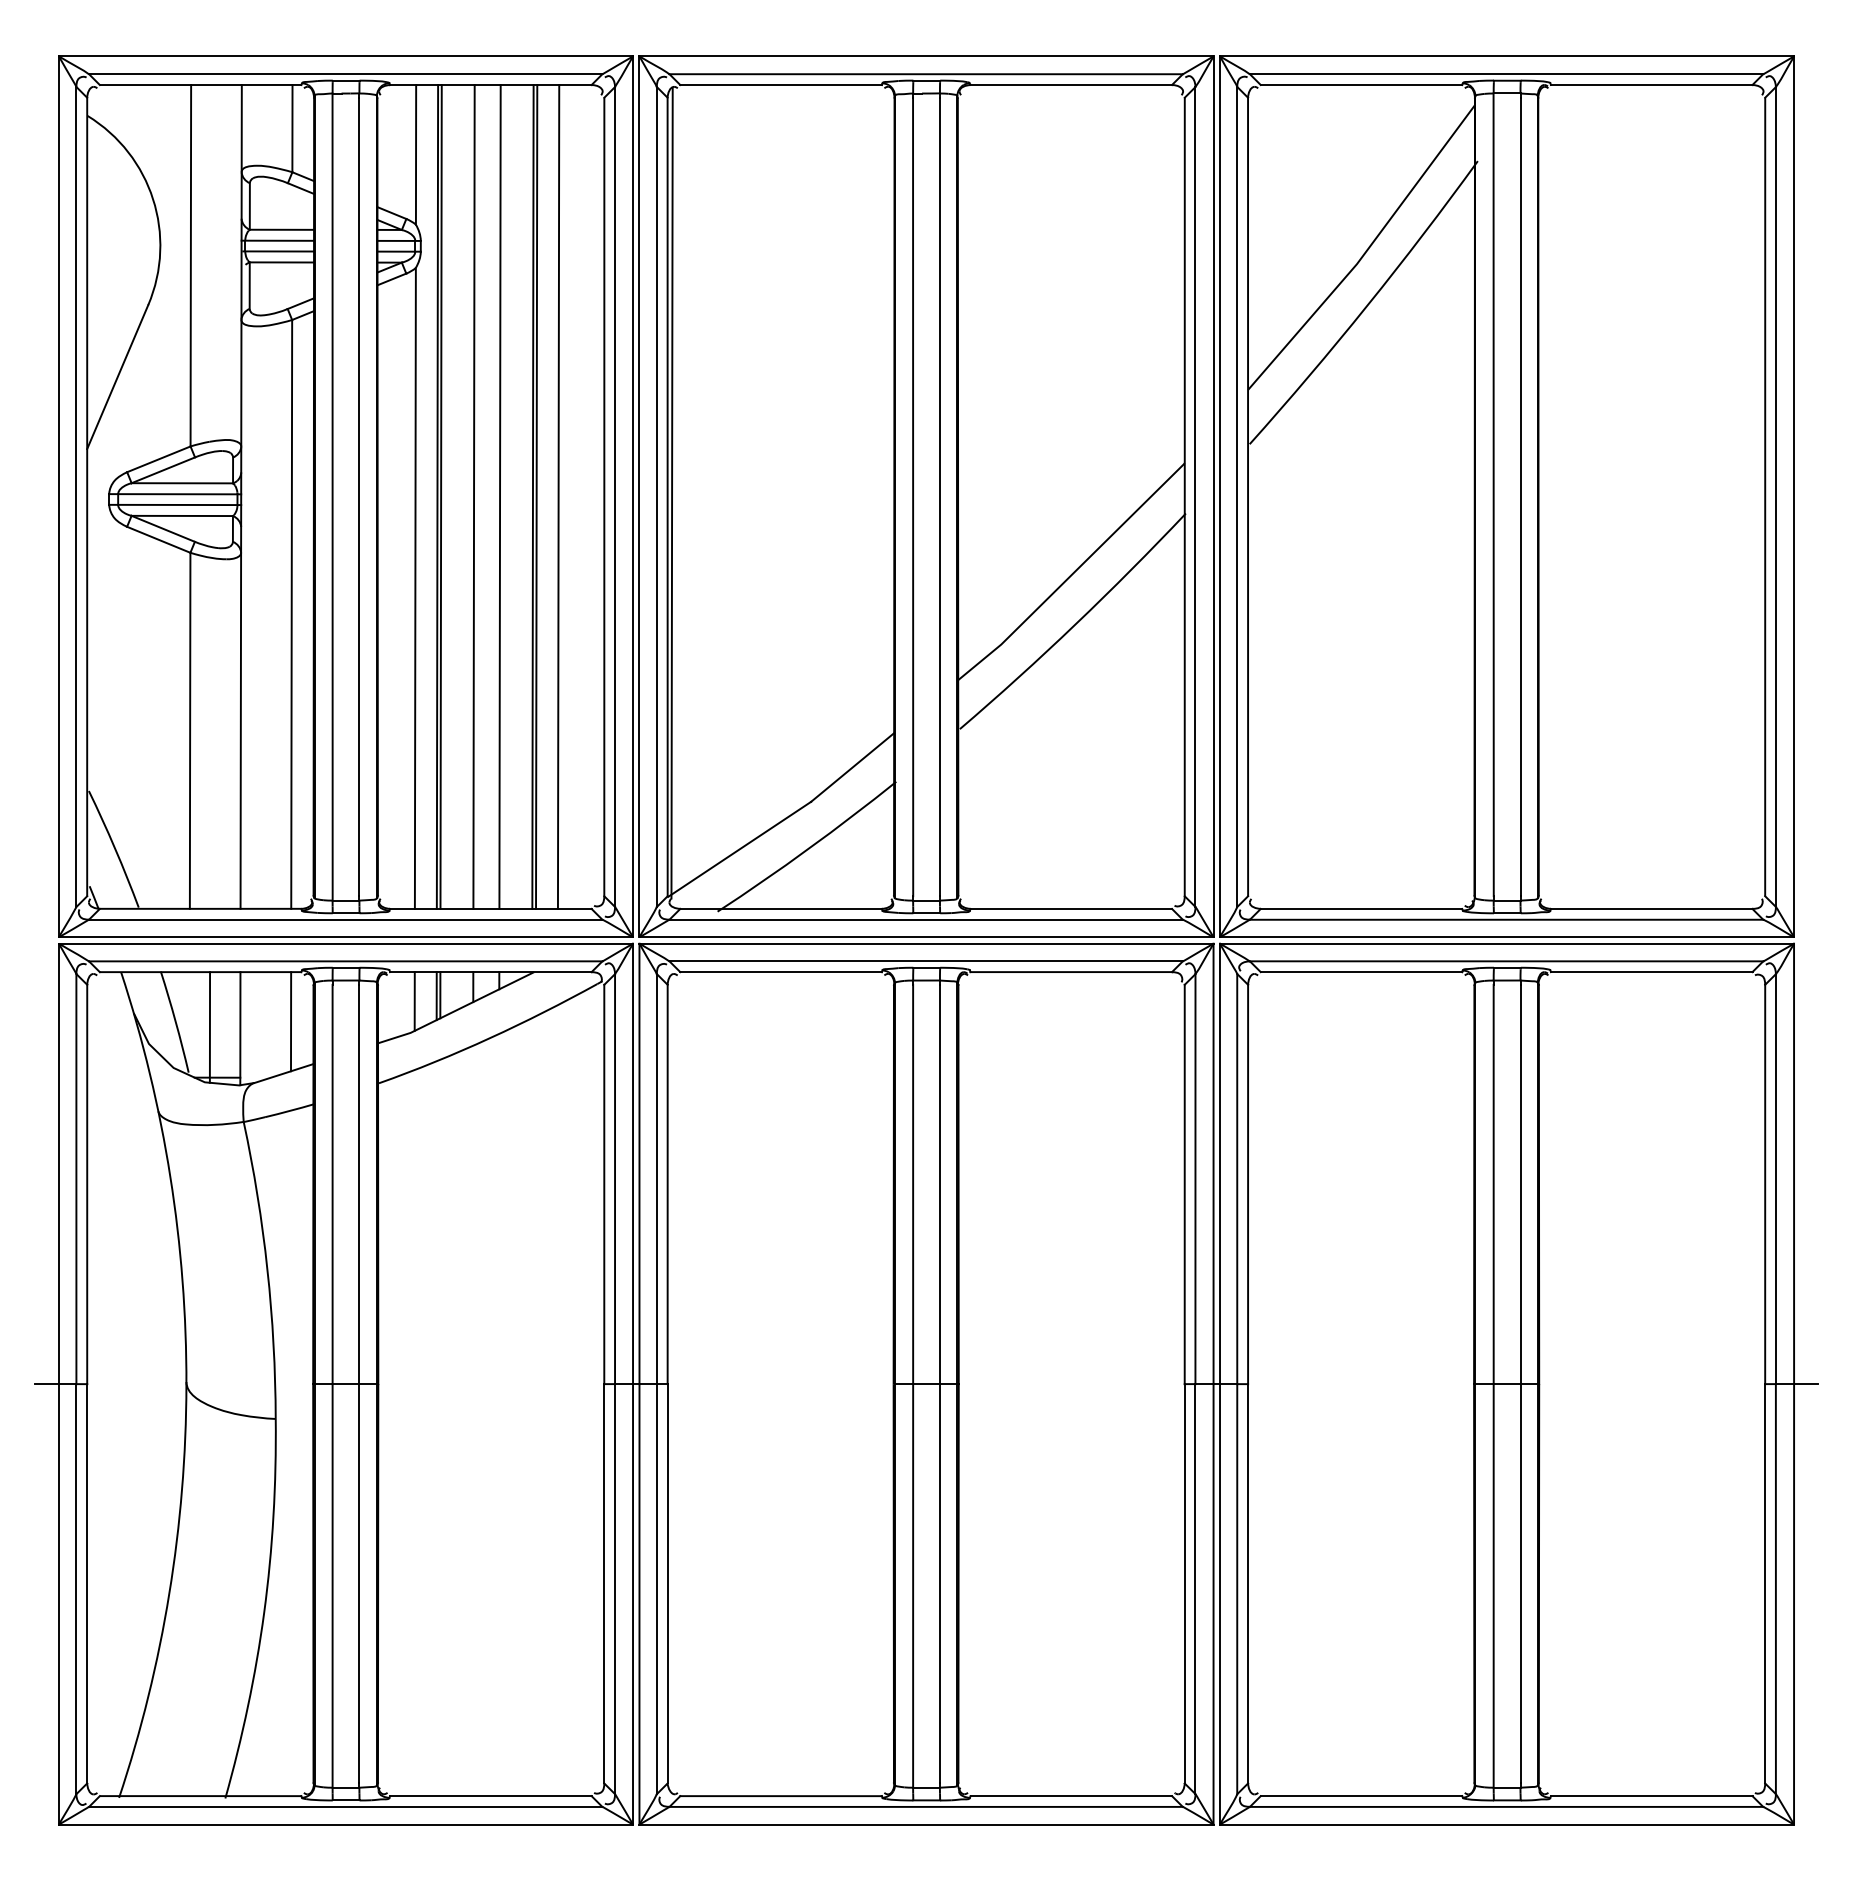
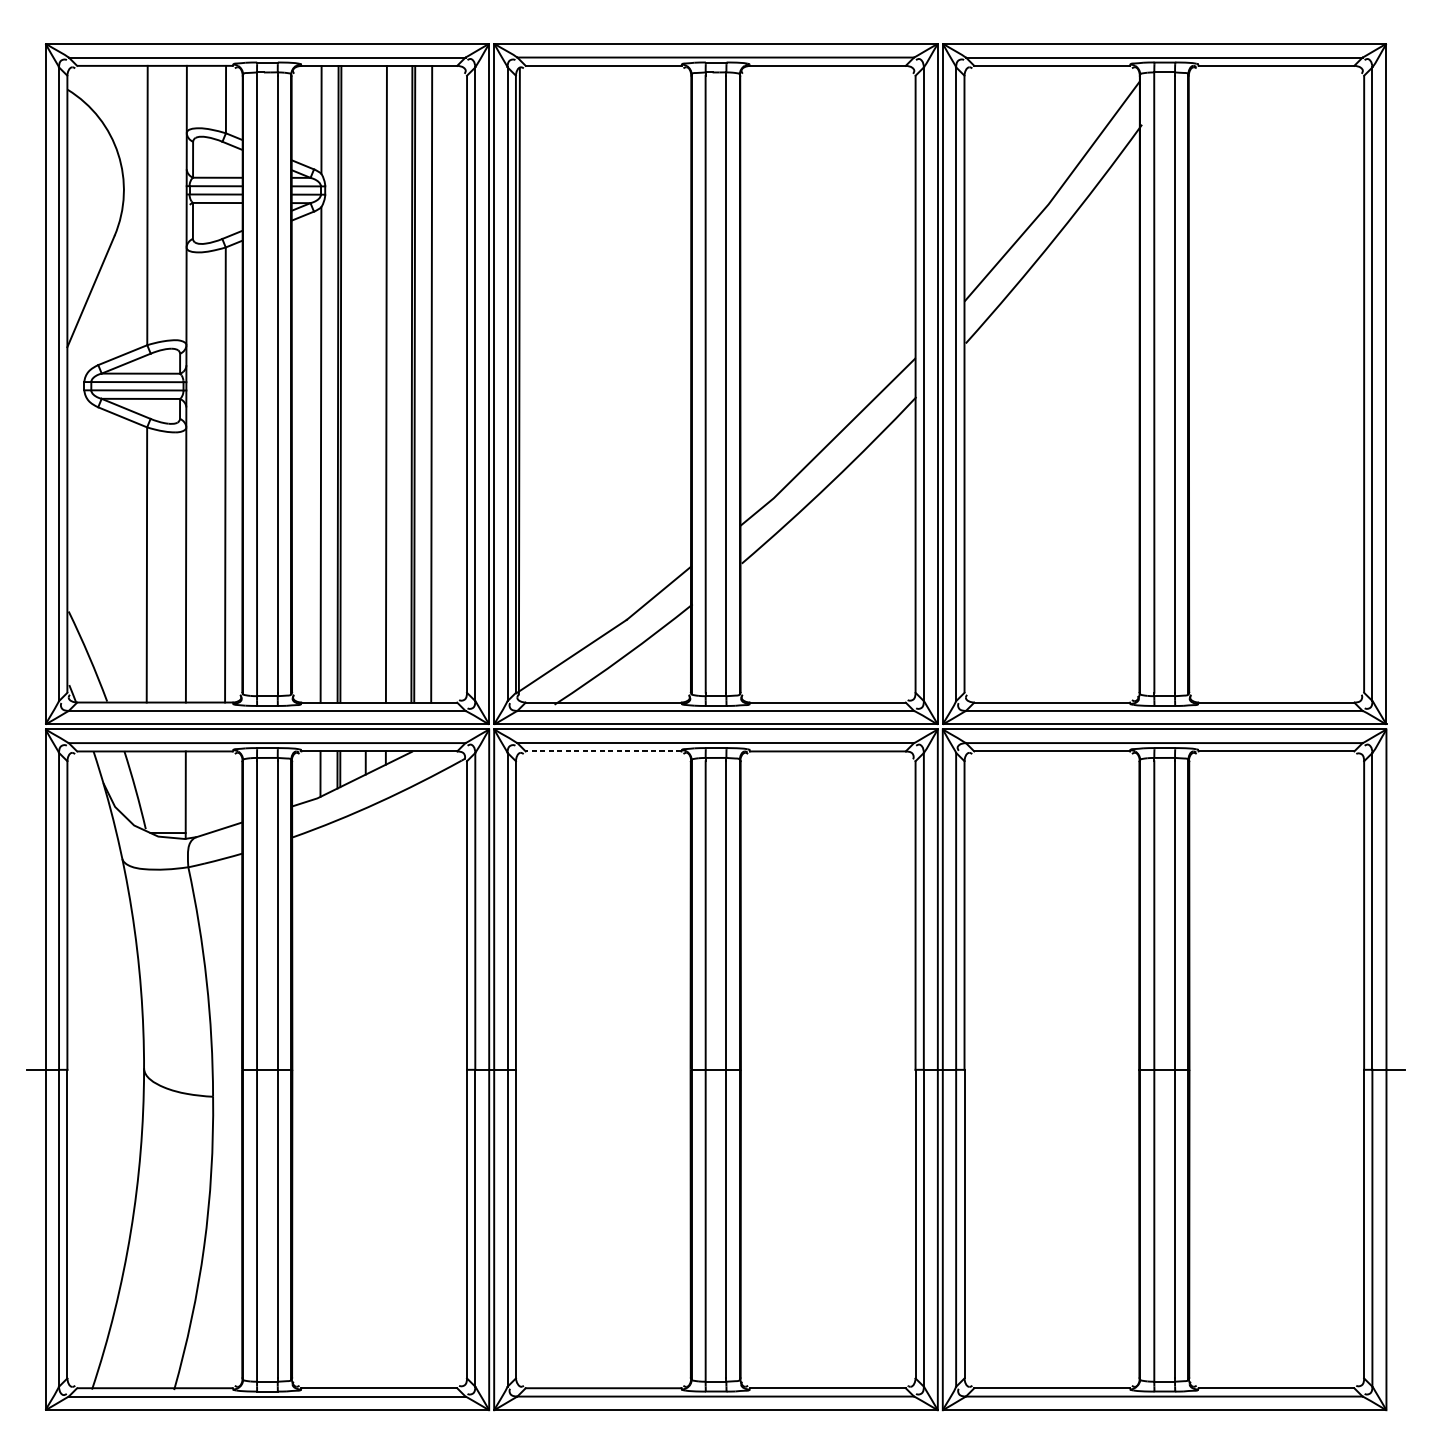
line: (473, 496) -> (365, 383), removed
line: (781, 972) -> (603, 751), solid -> dashed
line: (291, 1021) -> (225, 789), removed
line: (209, 1027) -> (161, 794), removed

